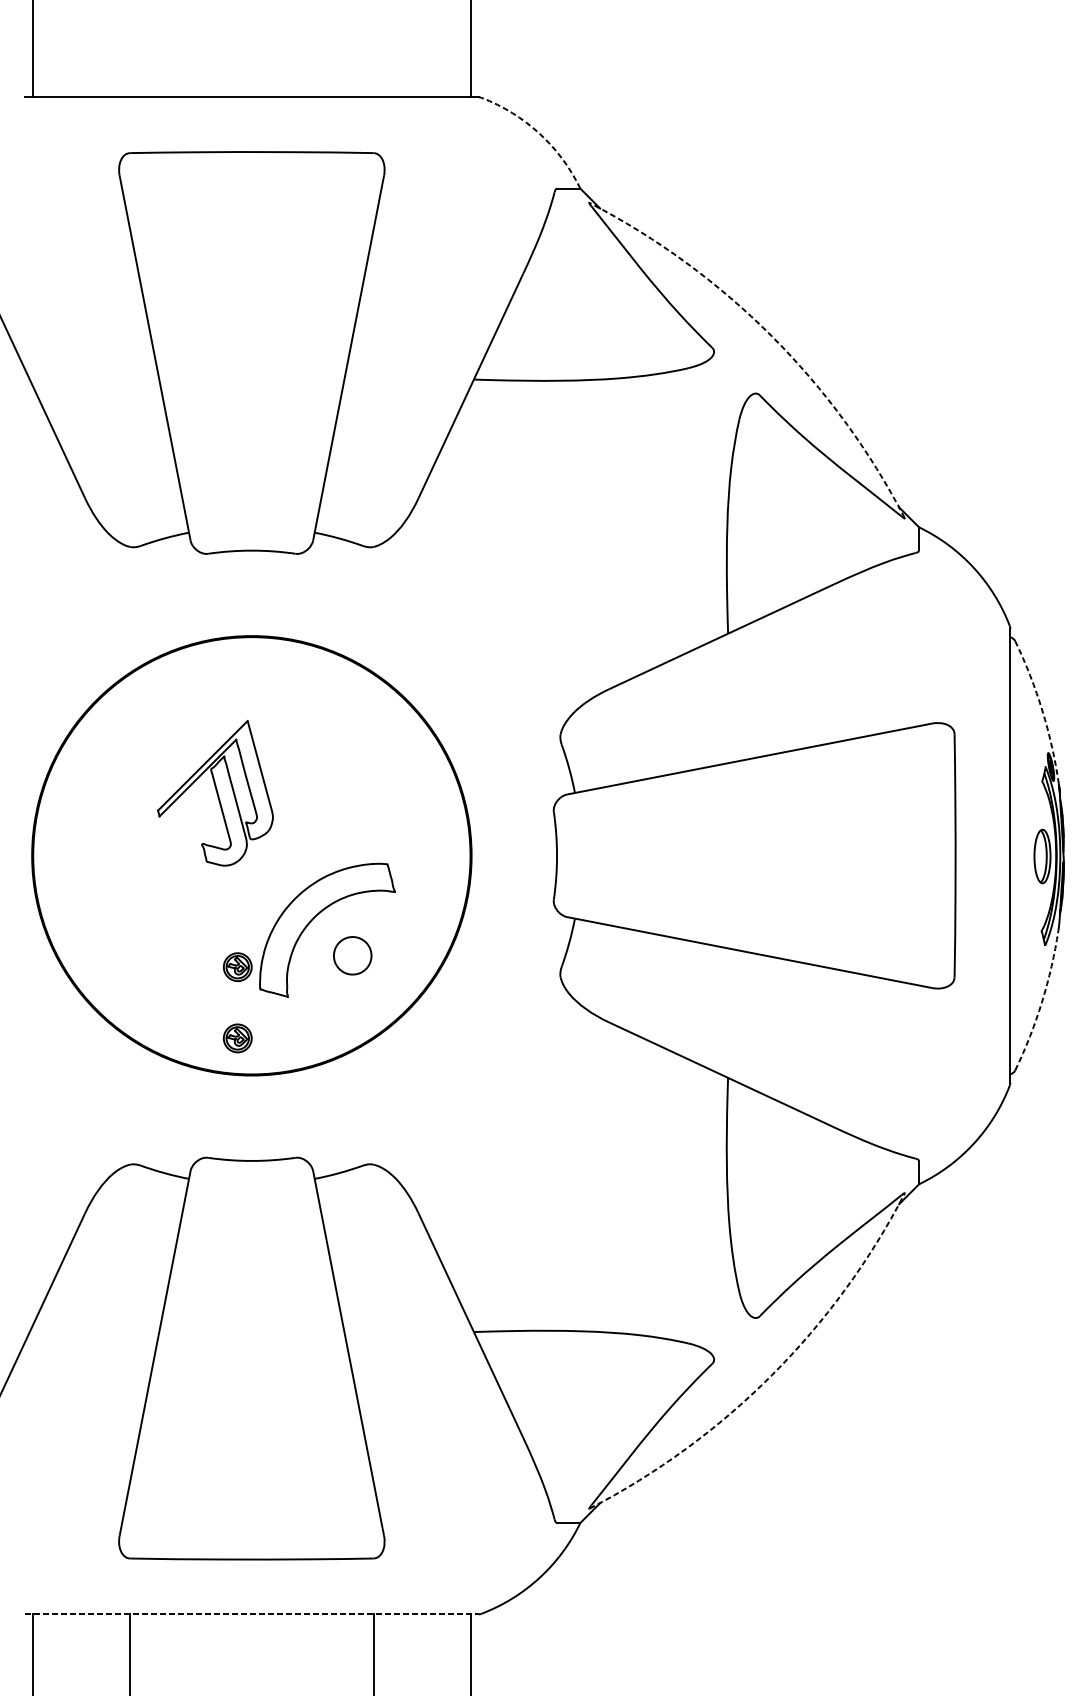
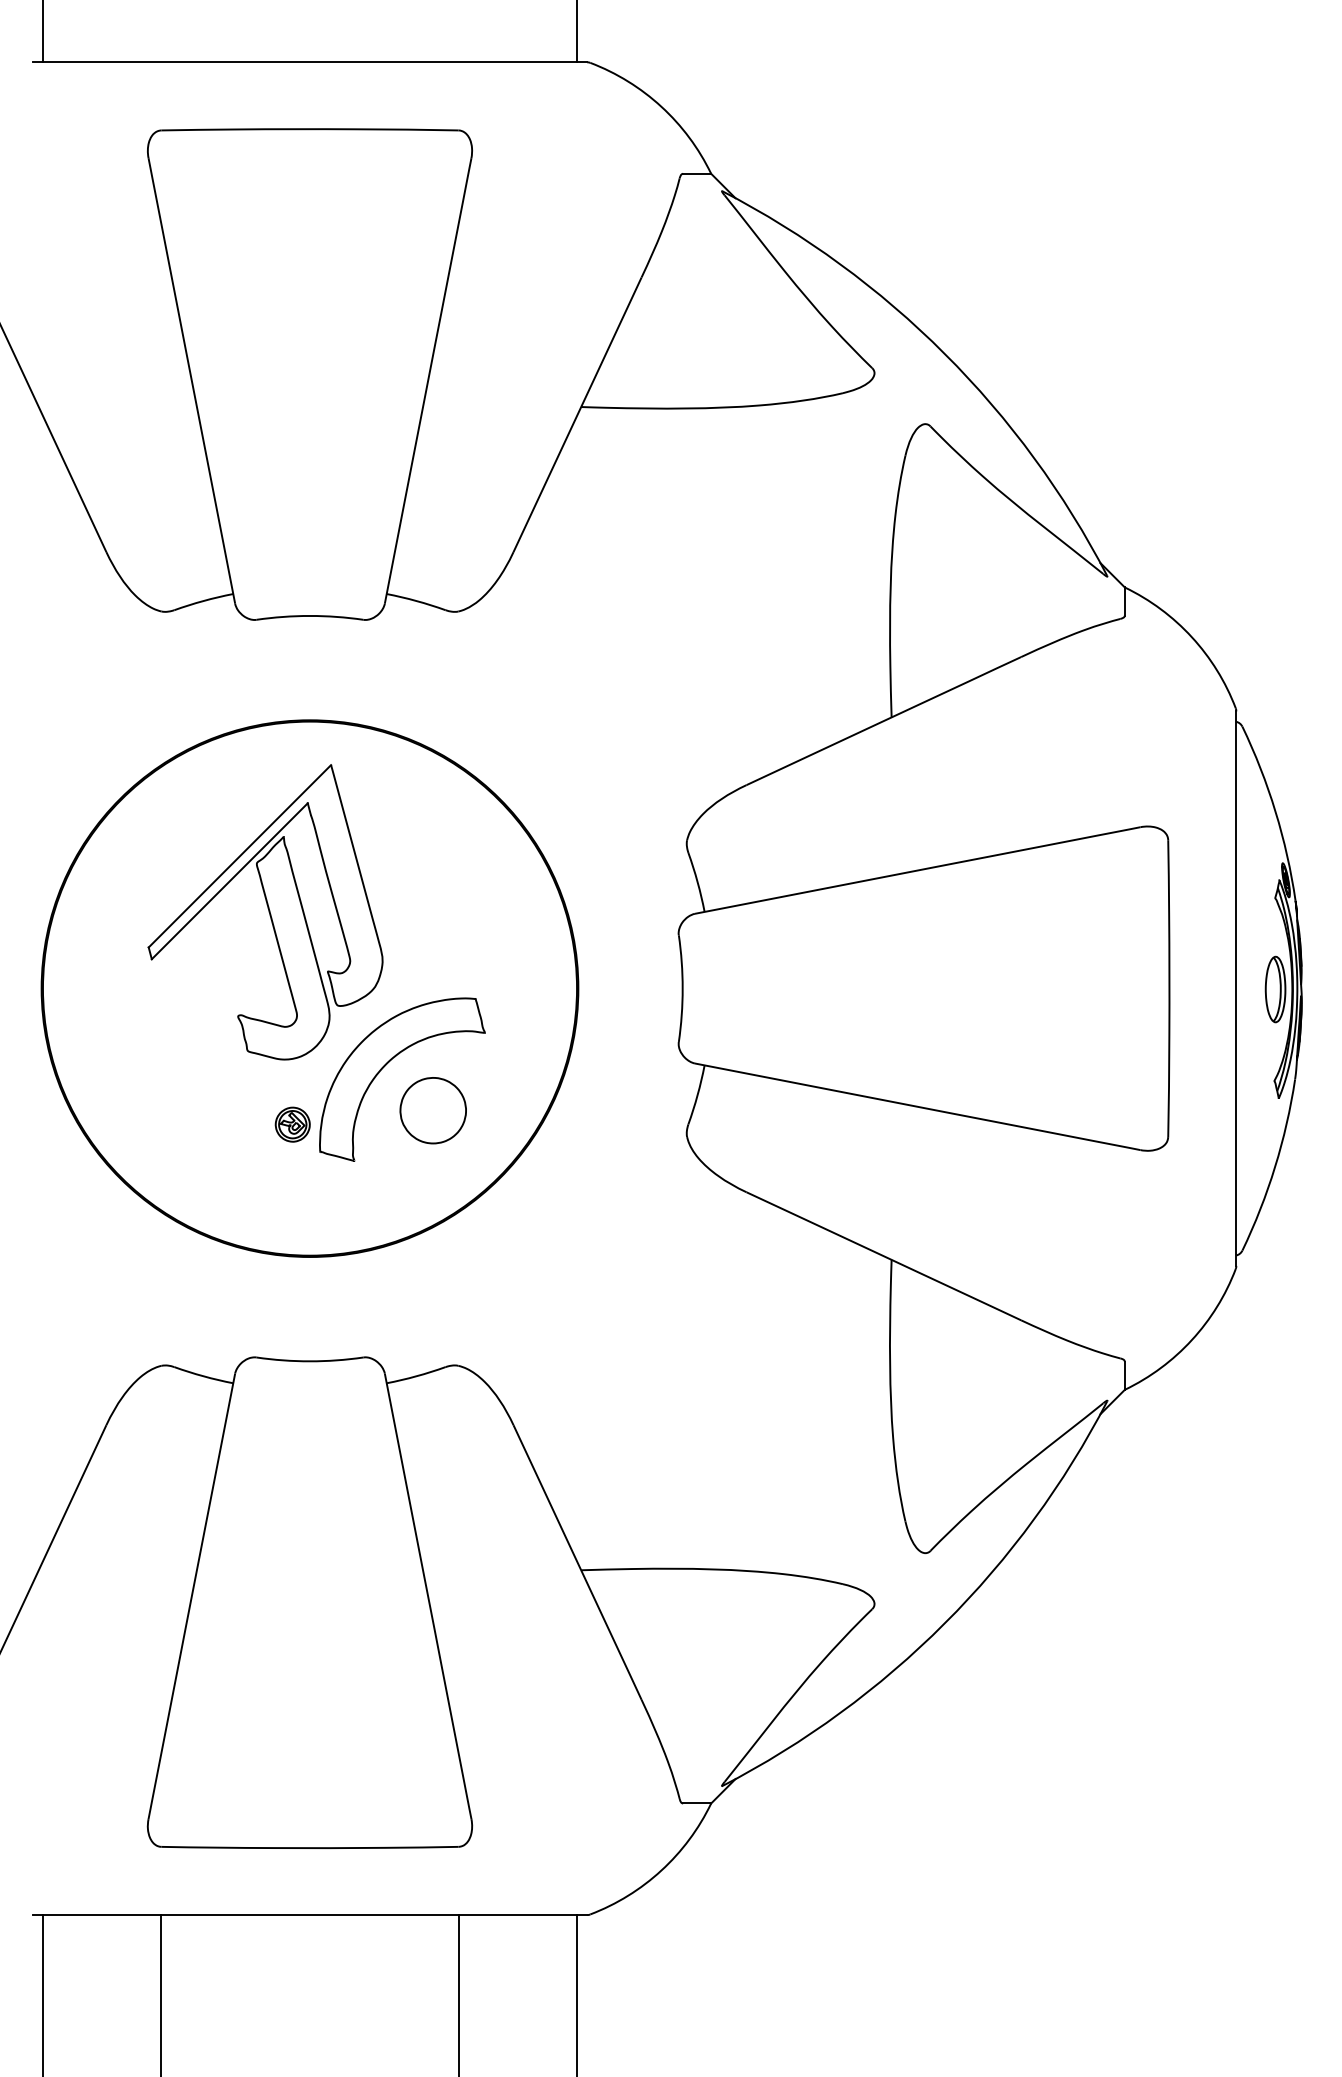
arc: (539, 133) -> (661, 106), dashed -> solid
arc: (771, 335) -> (944, 353), dashed -> solid
arc: (1042, 710) -> (1275, 811), dashed -> solid
part: (215, 793) -> (265, 912), size x1.67
part: (352, 955) -> (432, 1110), size x1.43
arc: (1042, 1002) -> (1275, 1167), dashed -> solid
part: (237, 1038) -> (292, 1211), removed
arc: (771, 1375) -> (944, 1623), dashed -> solid
line: (252, 1614) -> (310, 1915), dashed -> solid

